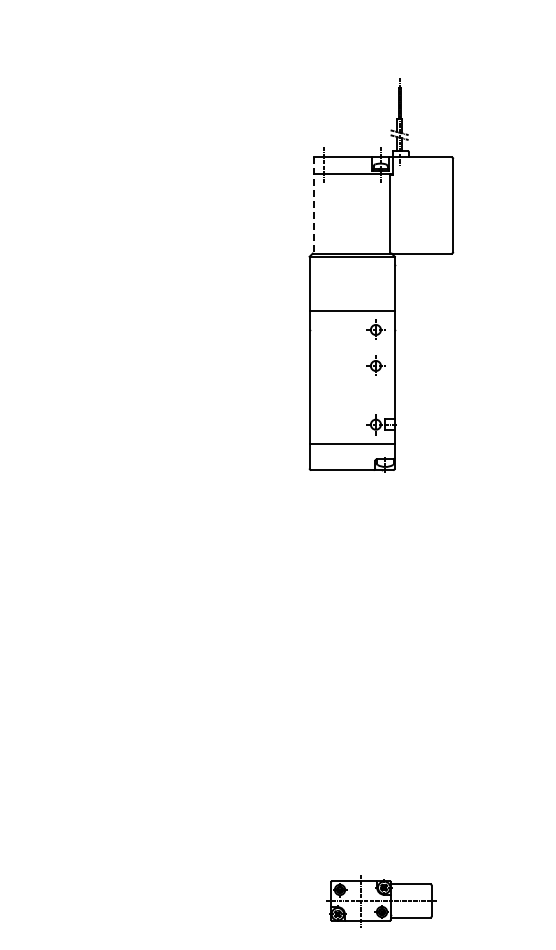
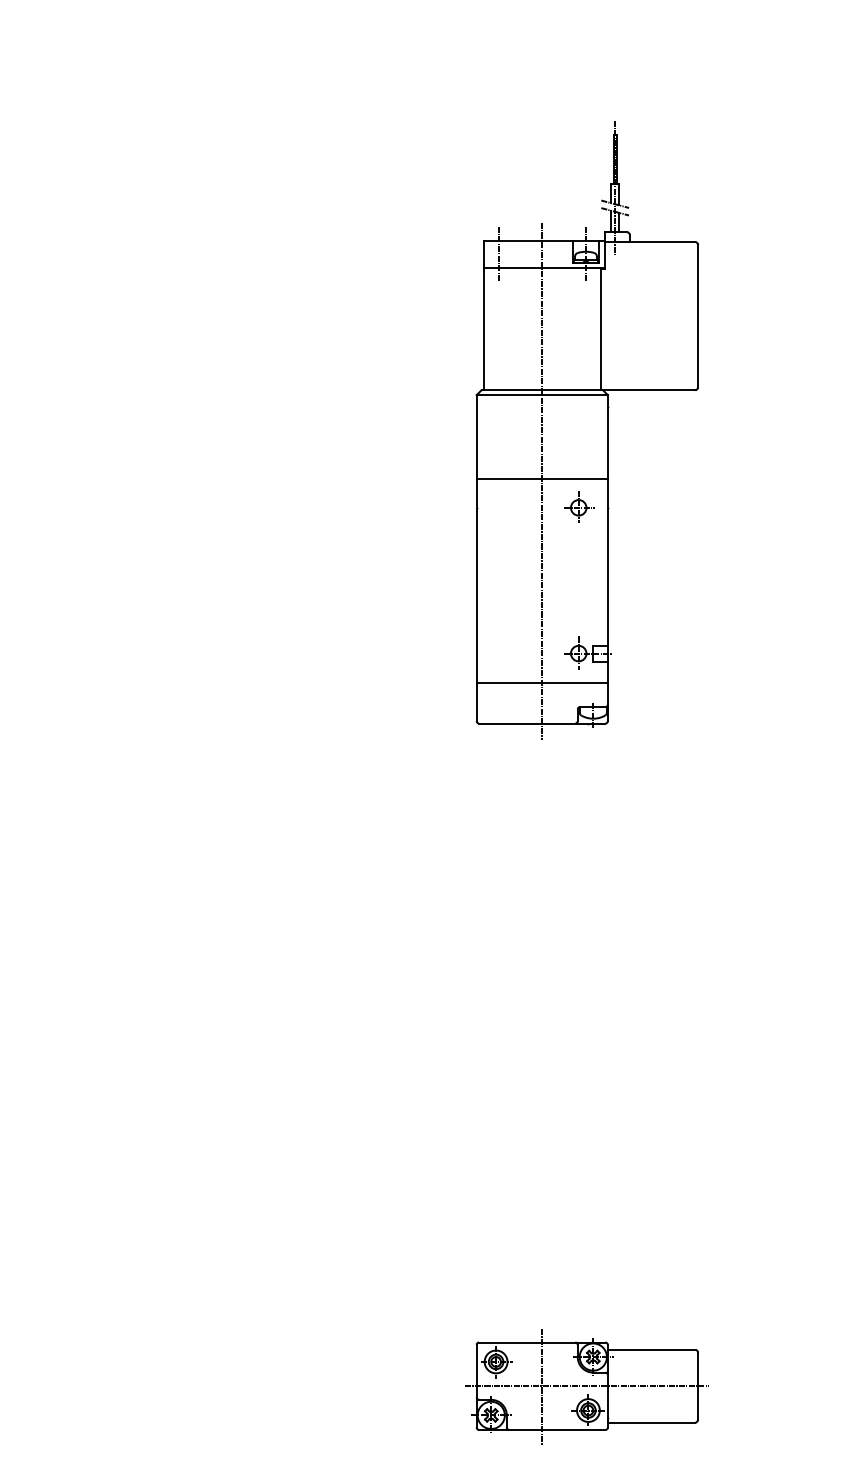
line: (314, 205) -> (484, 316), dashed -> solid
line: (352, 312) -> (542, 480), added
part: (375, 365) -> (578, 562), removed
part: (381, 901) -> (587, 1387), size x1.43

